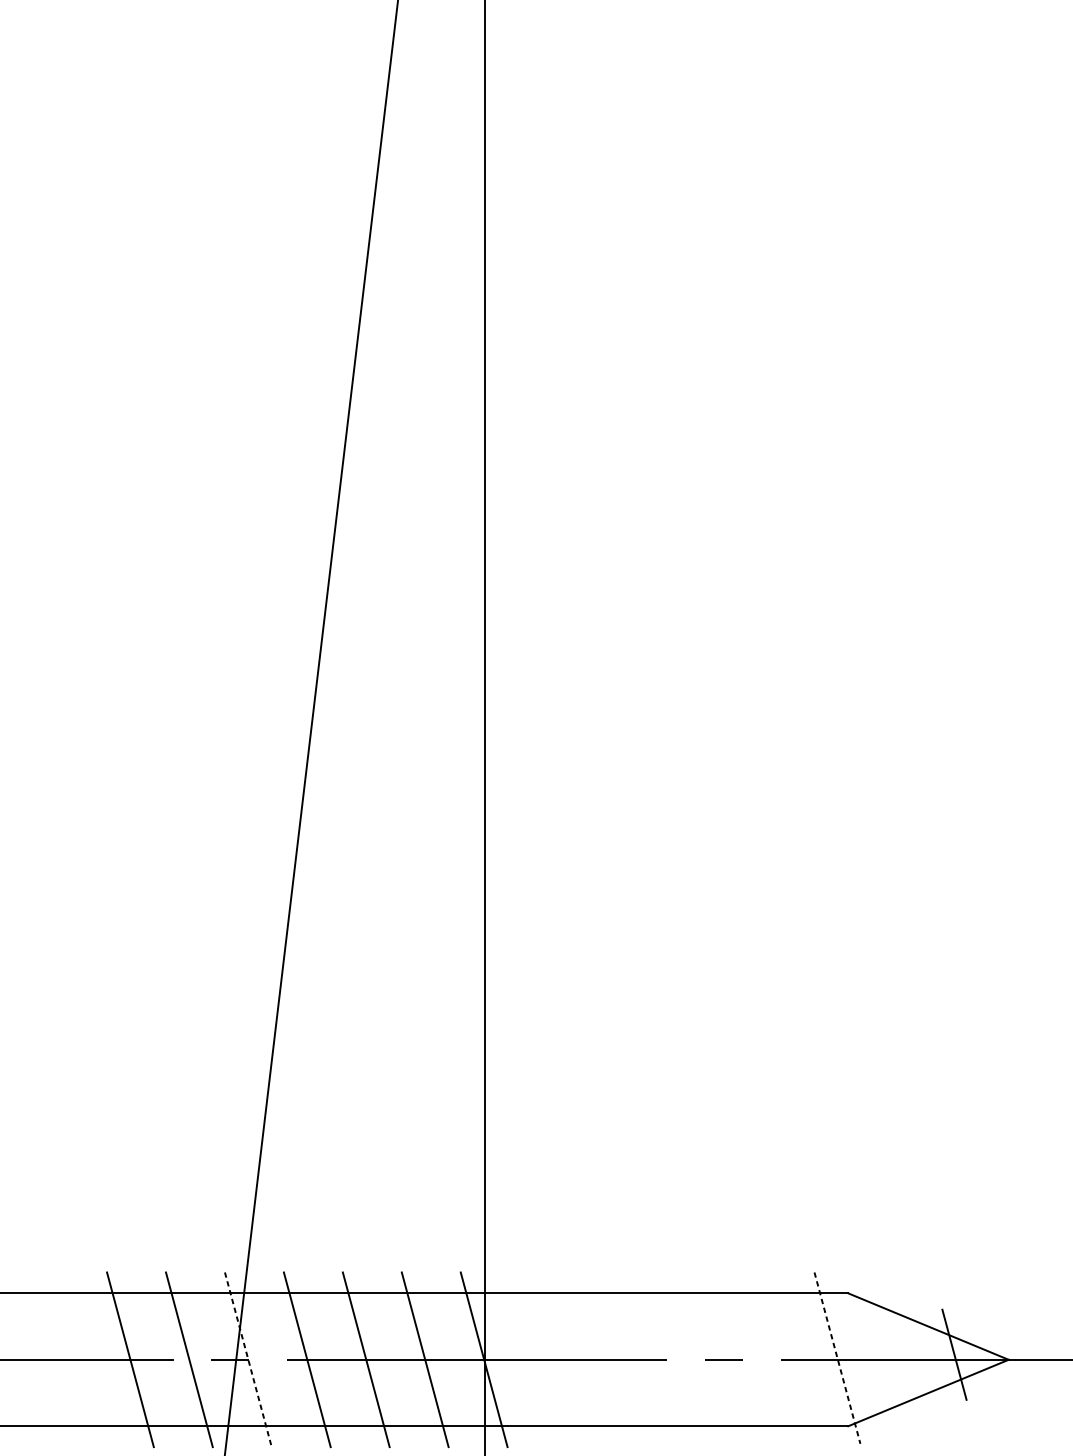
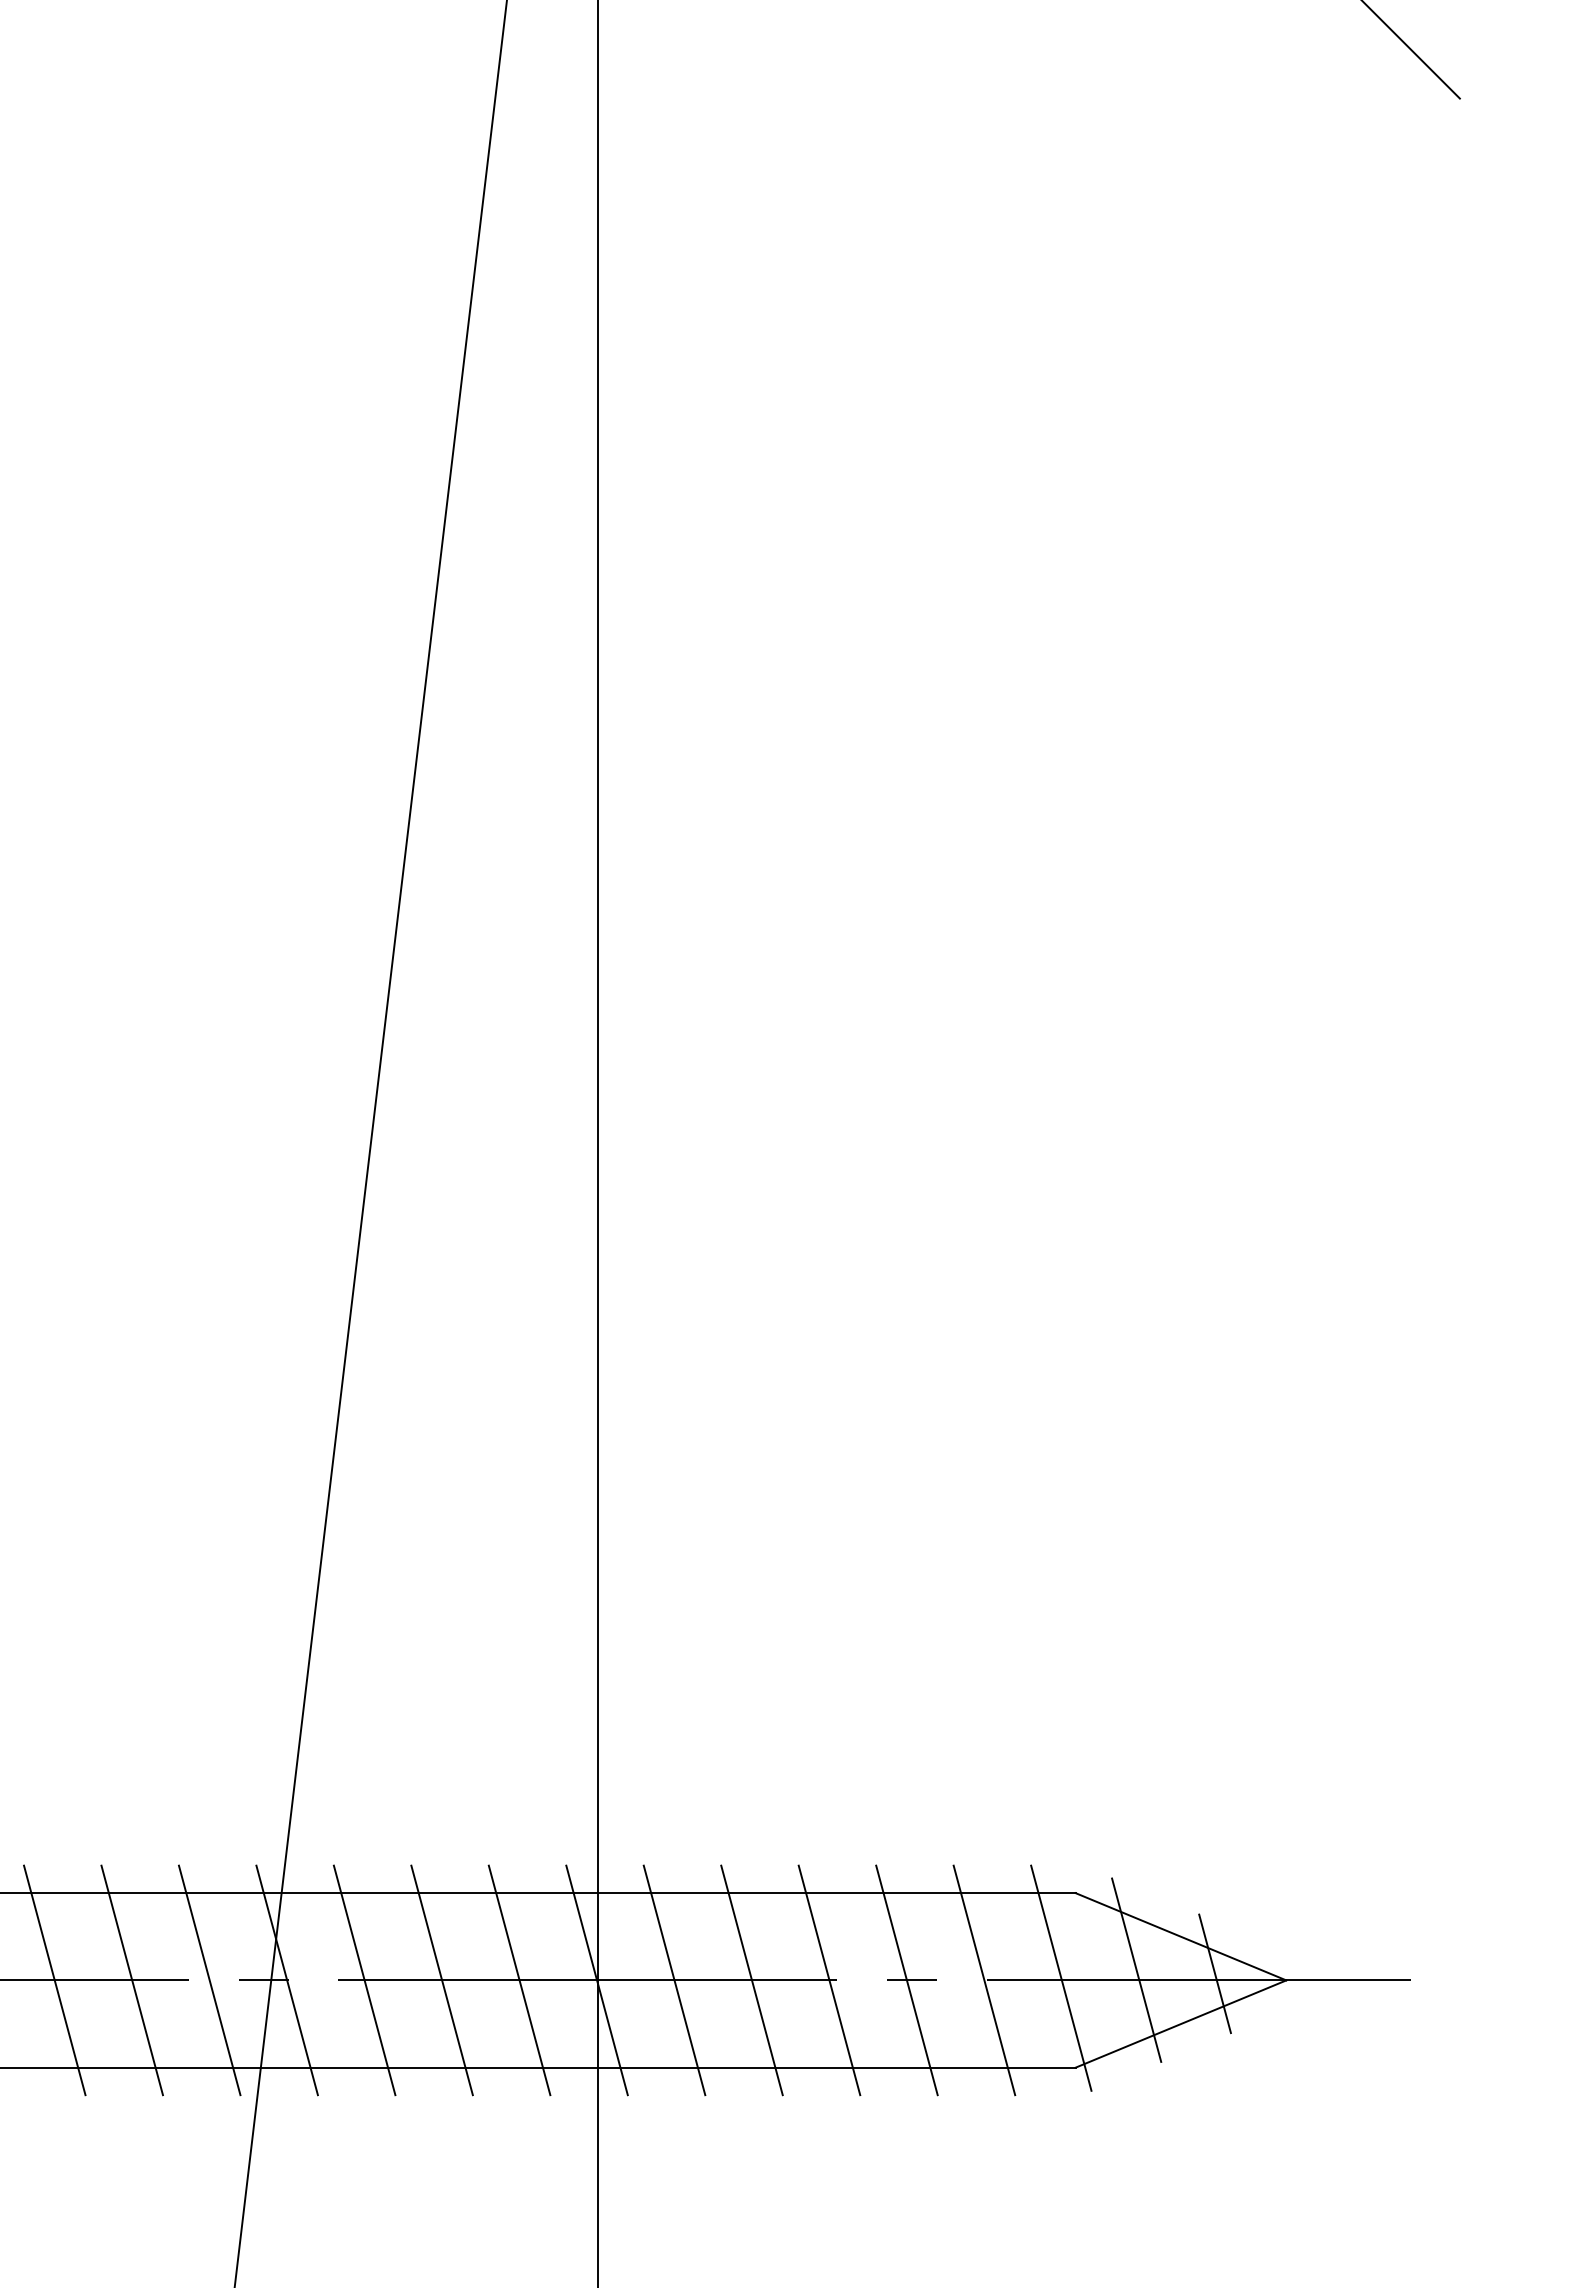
line: (894, 1351) -> (1136, 1969), added
line: (837, 1358) -> (1061, 1978), dashed -> solid
line: (71, 1359) -> (54, 1980), added
line: (248, 1359) -> (287, 1980), dashed -> solid
line: (543, 1359) -> (674, 1980), added
line: (601, 1359) -> (751, 1980), added
line: (661, 1359) -> (829, 1980), added
line: (719, 1359) -> (906, 1980), added
line: (779, 1359) -> (984, 1980), added

